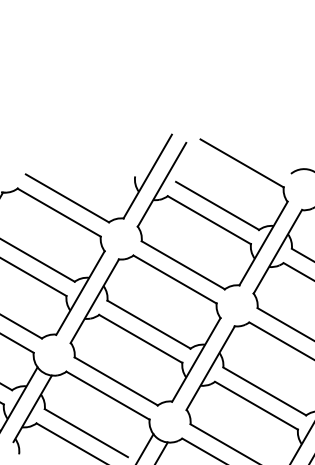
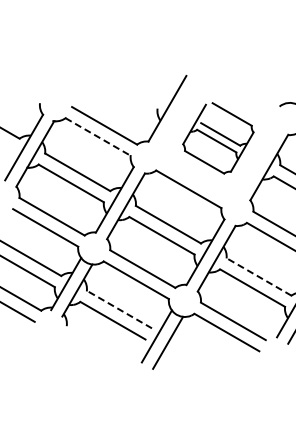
line: (59, 212) -> (98, 136), solid -> dashed
part: (212, 214) -> (218, 138), size x0.6
line: (264, 390) -> (258, 276), solid -> dashed
line: (86, 433) -> (119, 309), solid -> dashed

